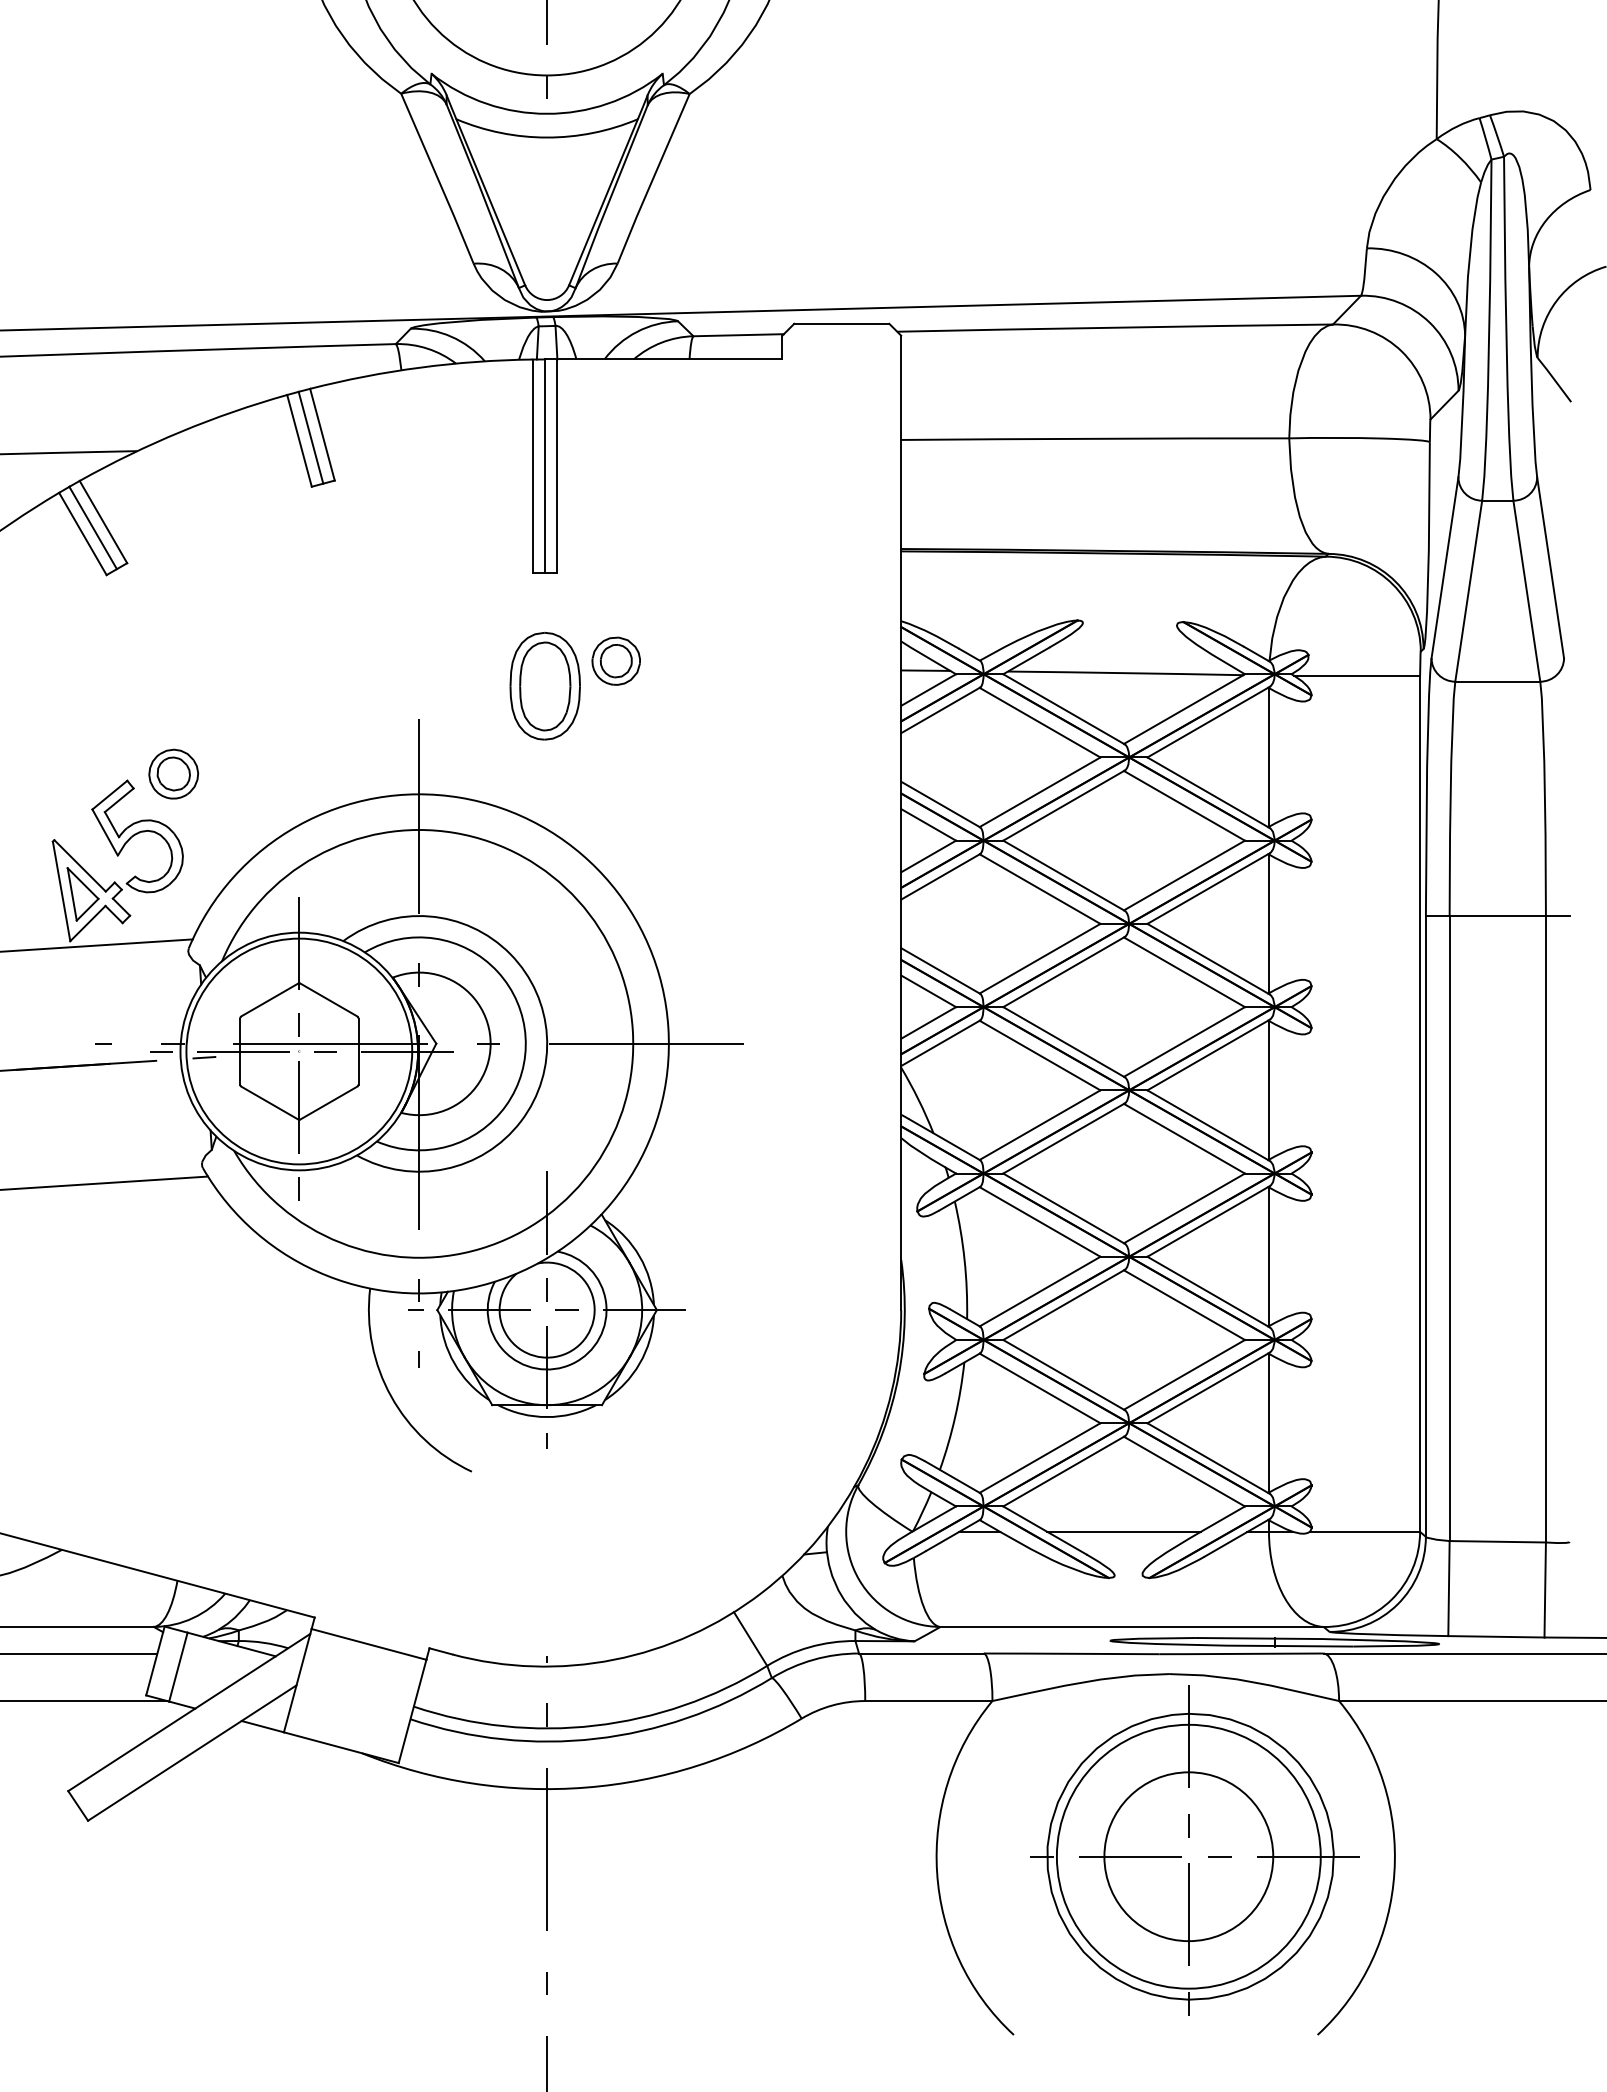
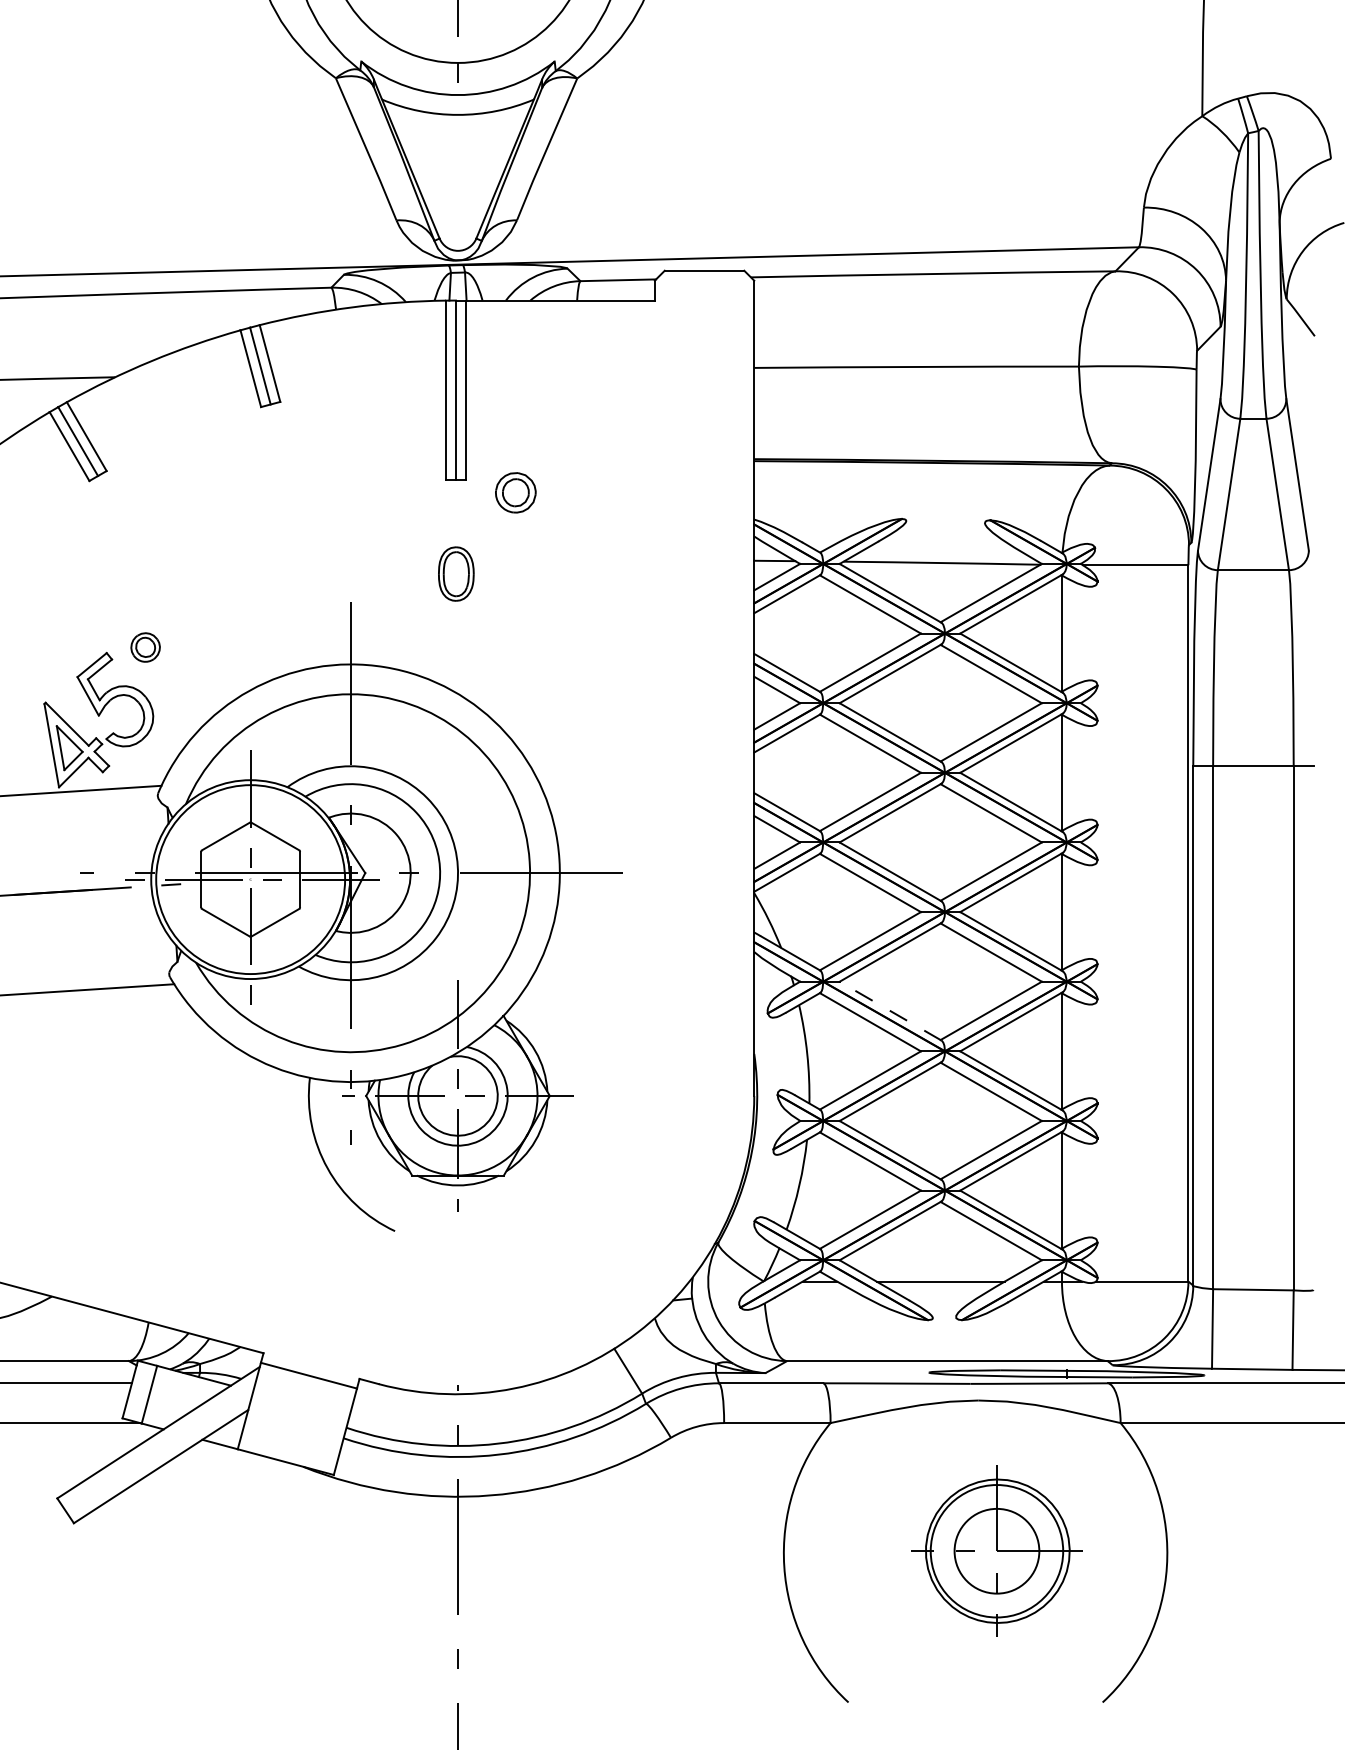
part: (615, 660) -> (515, 492), moved
part: (544, 686) -> (455, 574), size x0.6
part: (173, 773) -> (145, 646), size x0.7
line: (1063, 1208) -> (890, 1010), solid -> dashed
part: (1194, 1850) -> (999, 1548), size x0.6

